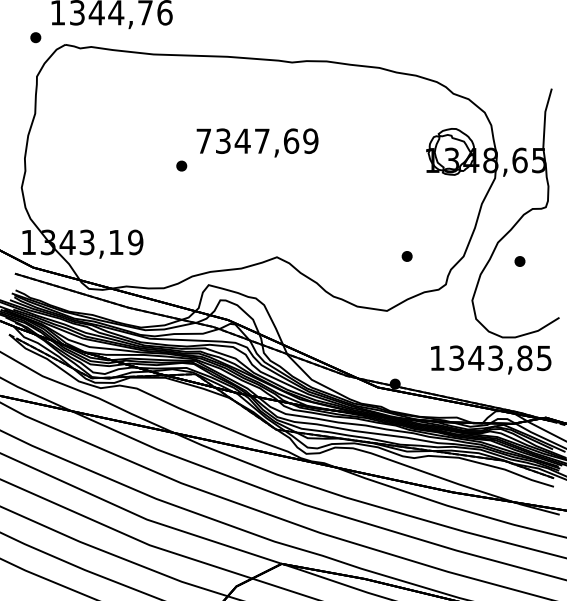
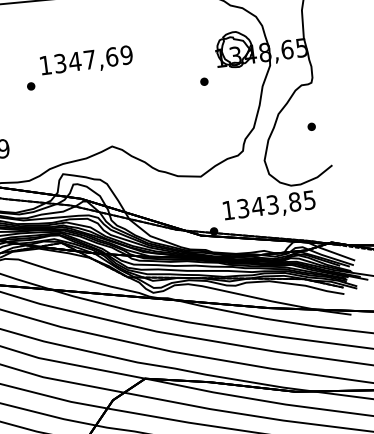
text: (203, 140) -> (45, 64), 7347,69 -> 1347,69
part: (406, 256) -> (203, 81), moved
part: (519, 261) -> (311, 126), moved
text: (491, 359) -> (269, 206), moved

